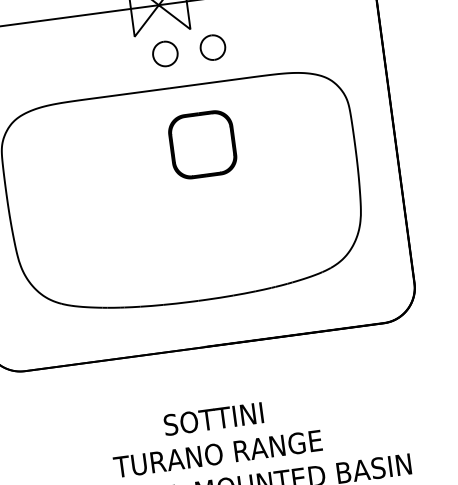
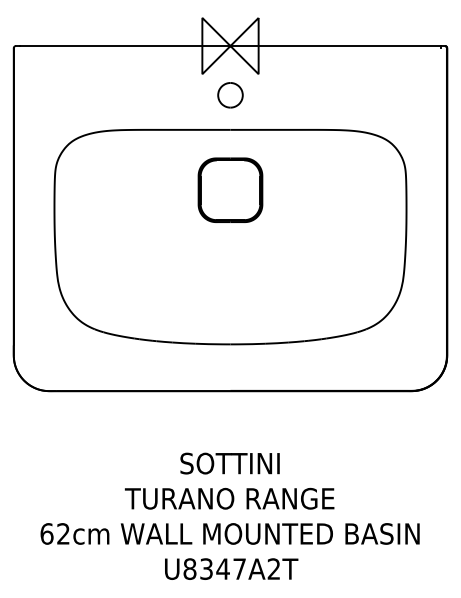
part: (212, 47) -> (278, 95), removed
part: (202, 144) -> (230, 189), moved

